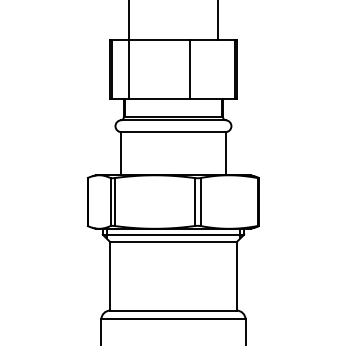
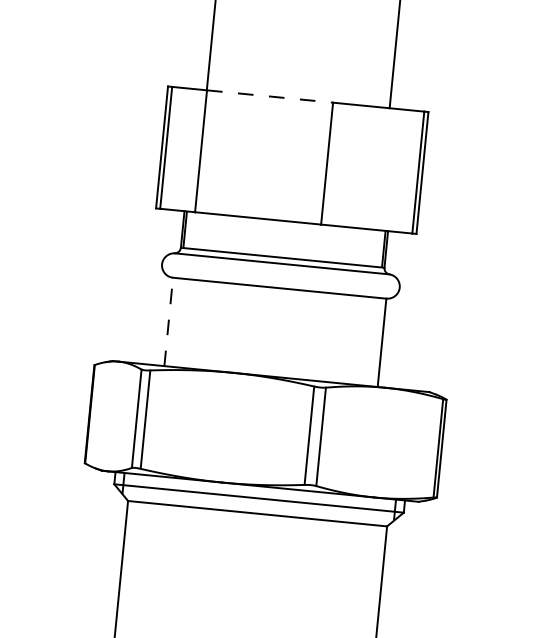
line: (159, 40) -> (269, 97), solid -> dashed
line: (121, 153) -> (168, 321), solid -> dashed

